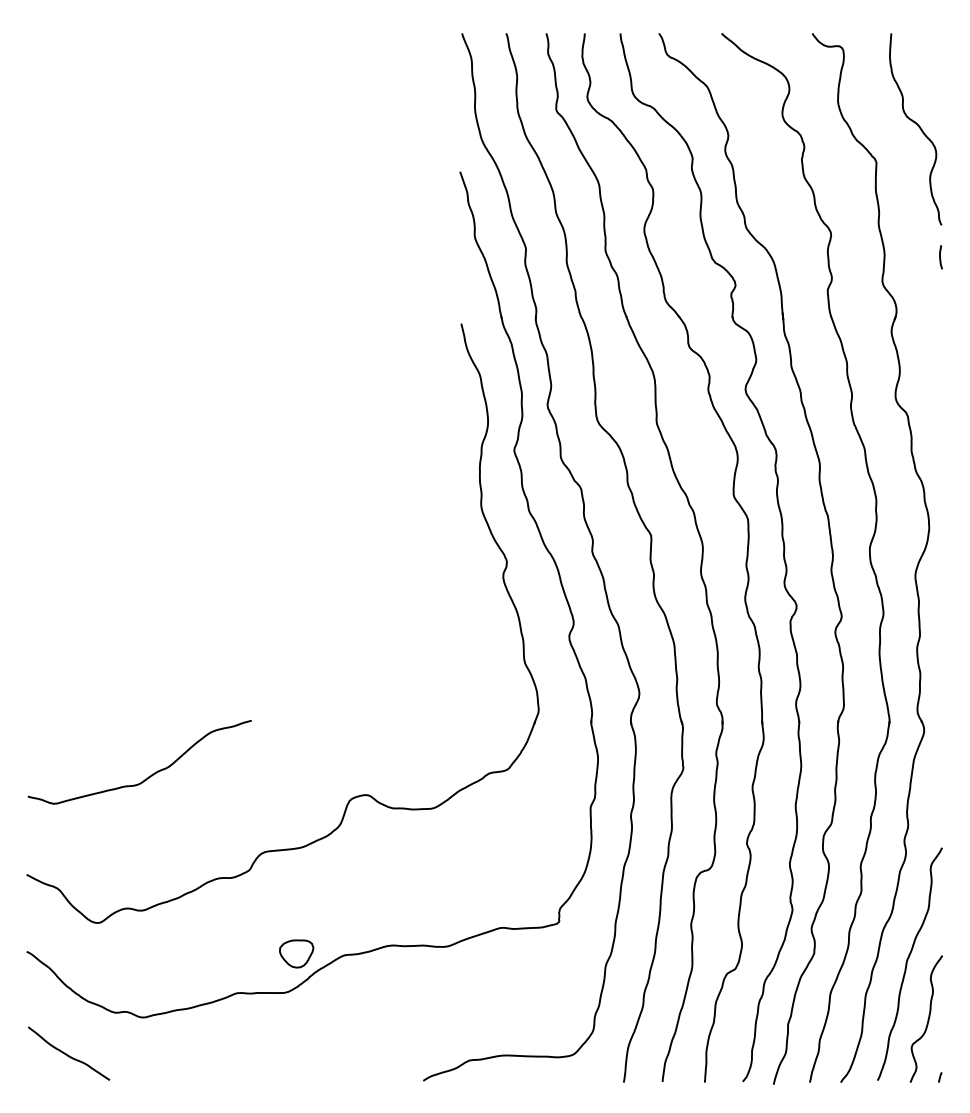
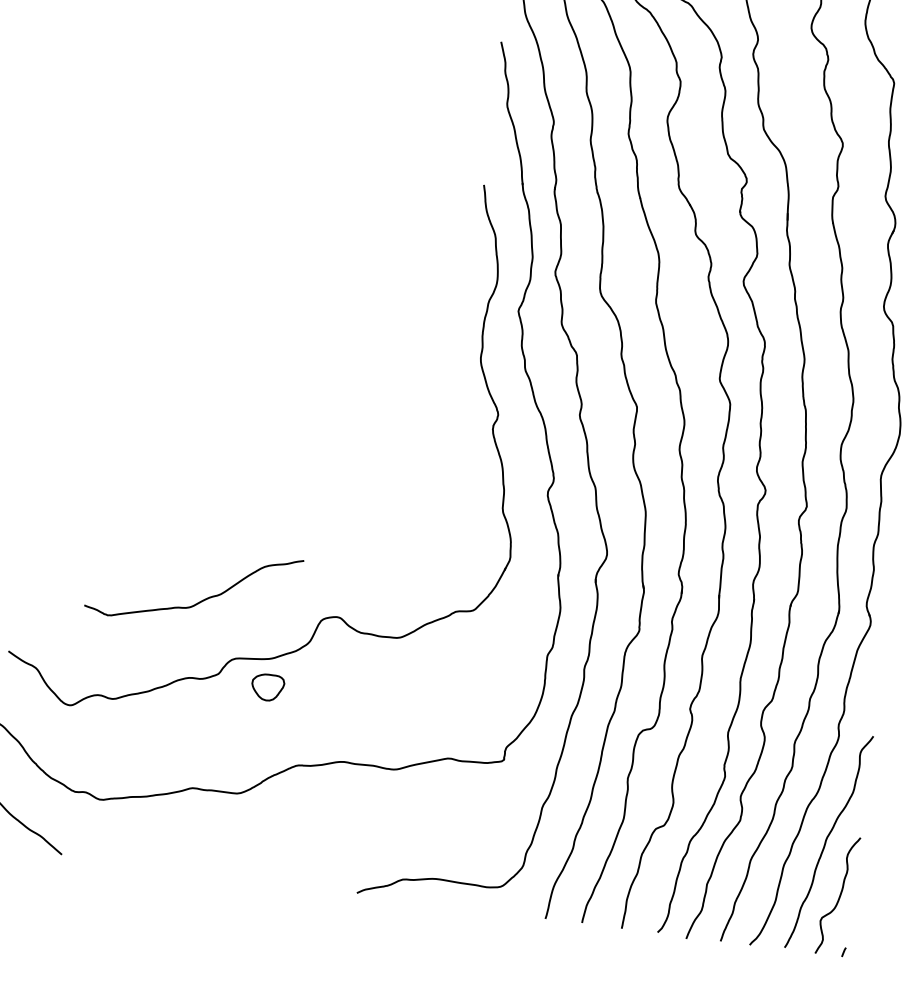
curve: (148, 776) -> (200, 600), moved
part: (296, 953) -> (267, 687), moved

